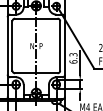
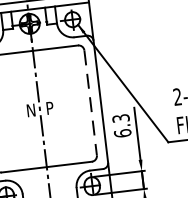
line: (60, 45) -> (91, 101), solid -> dashed

